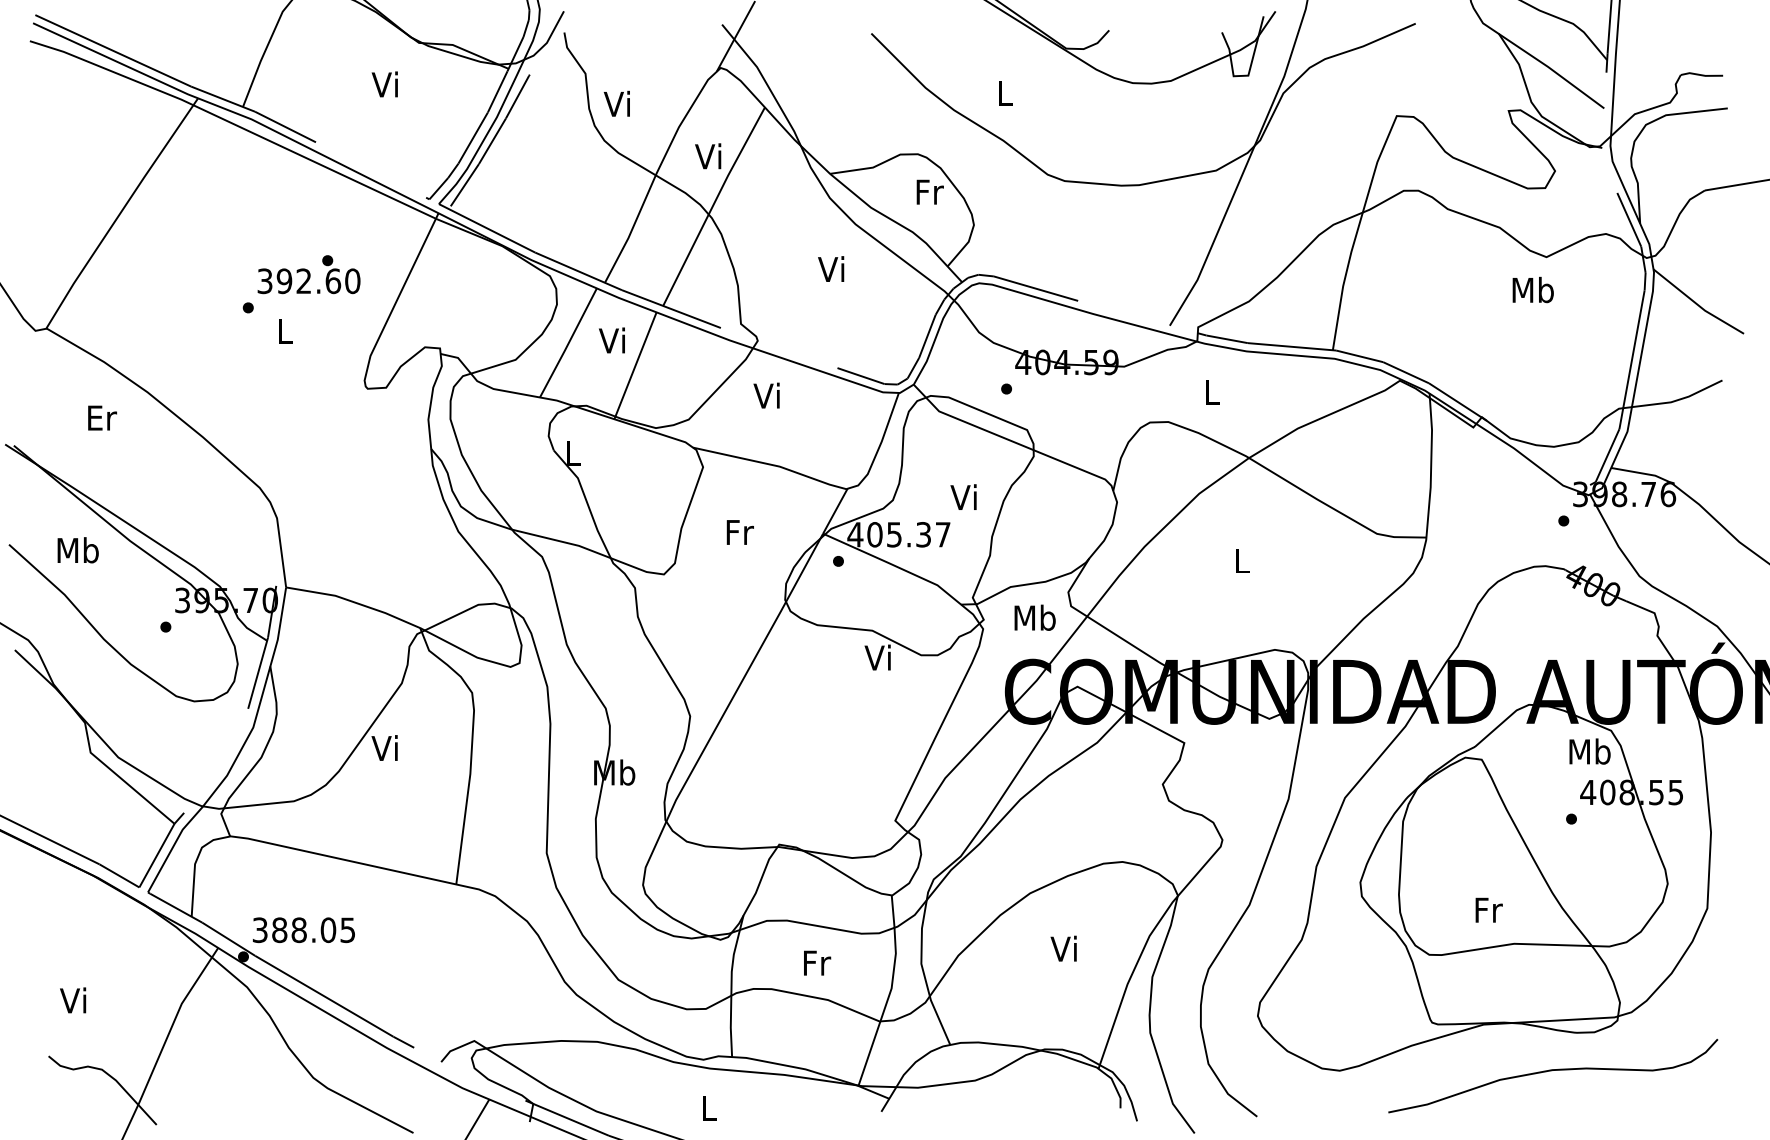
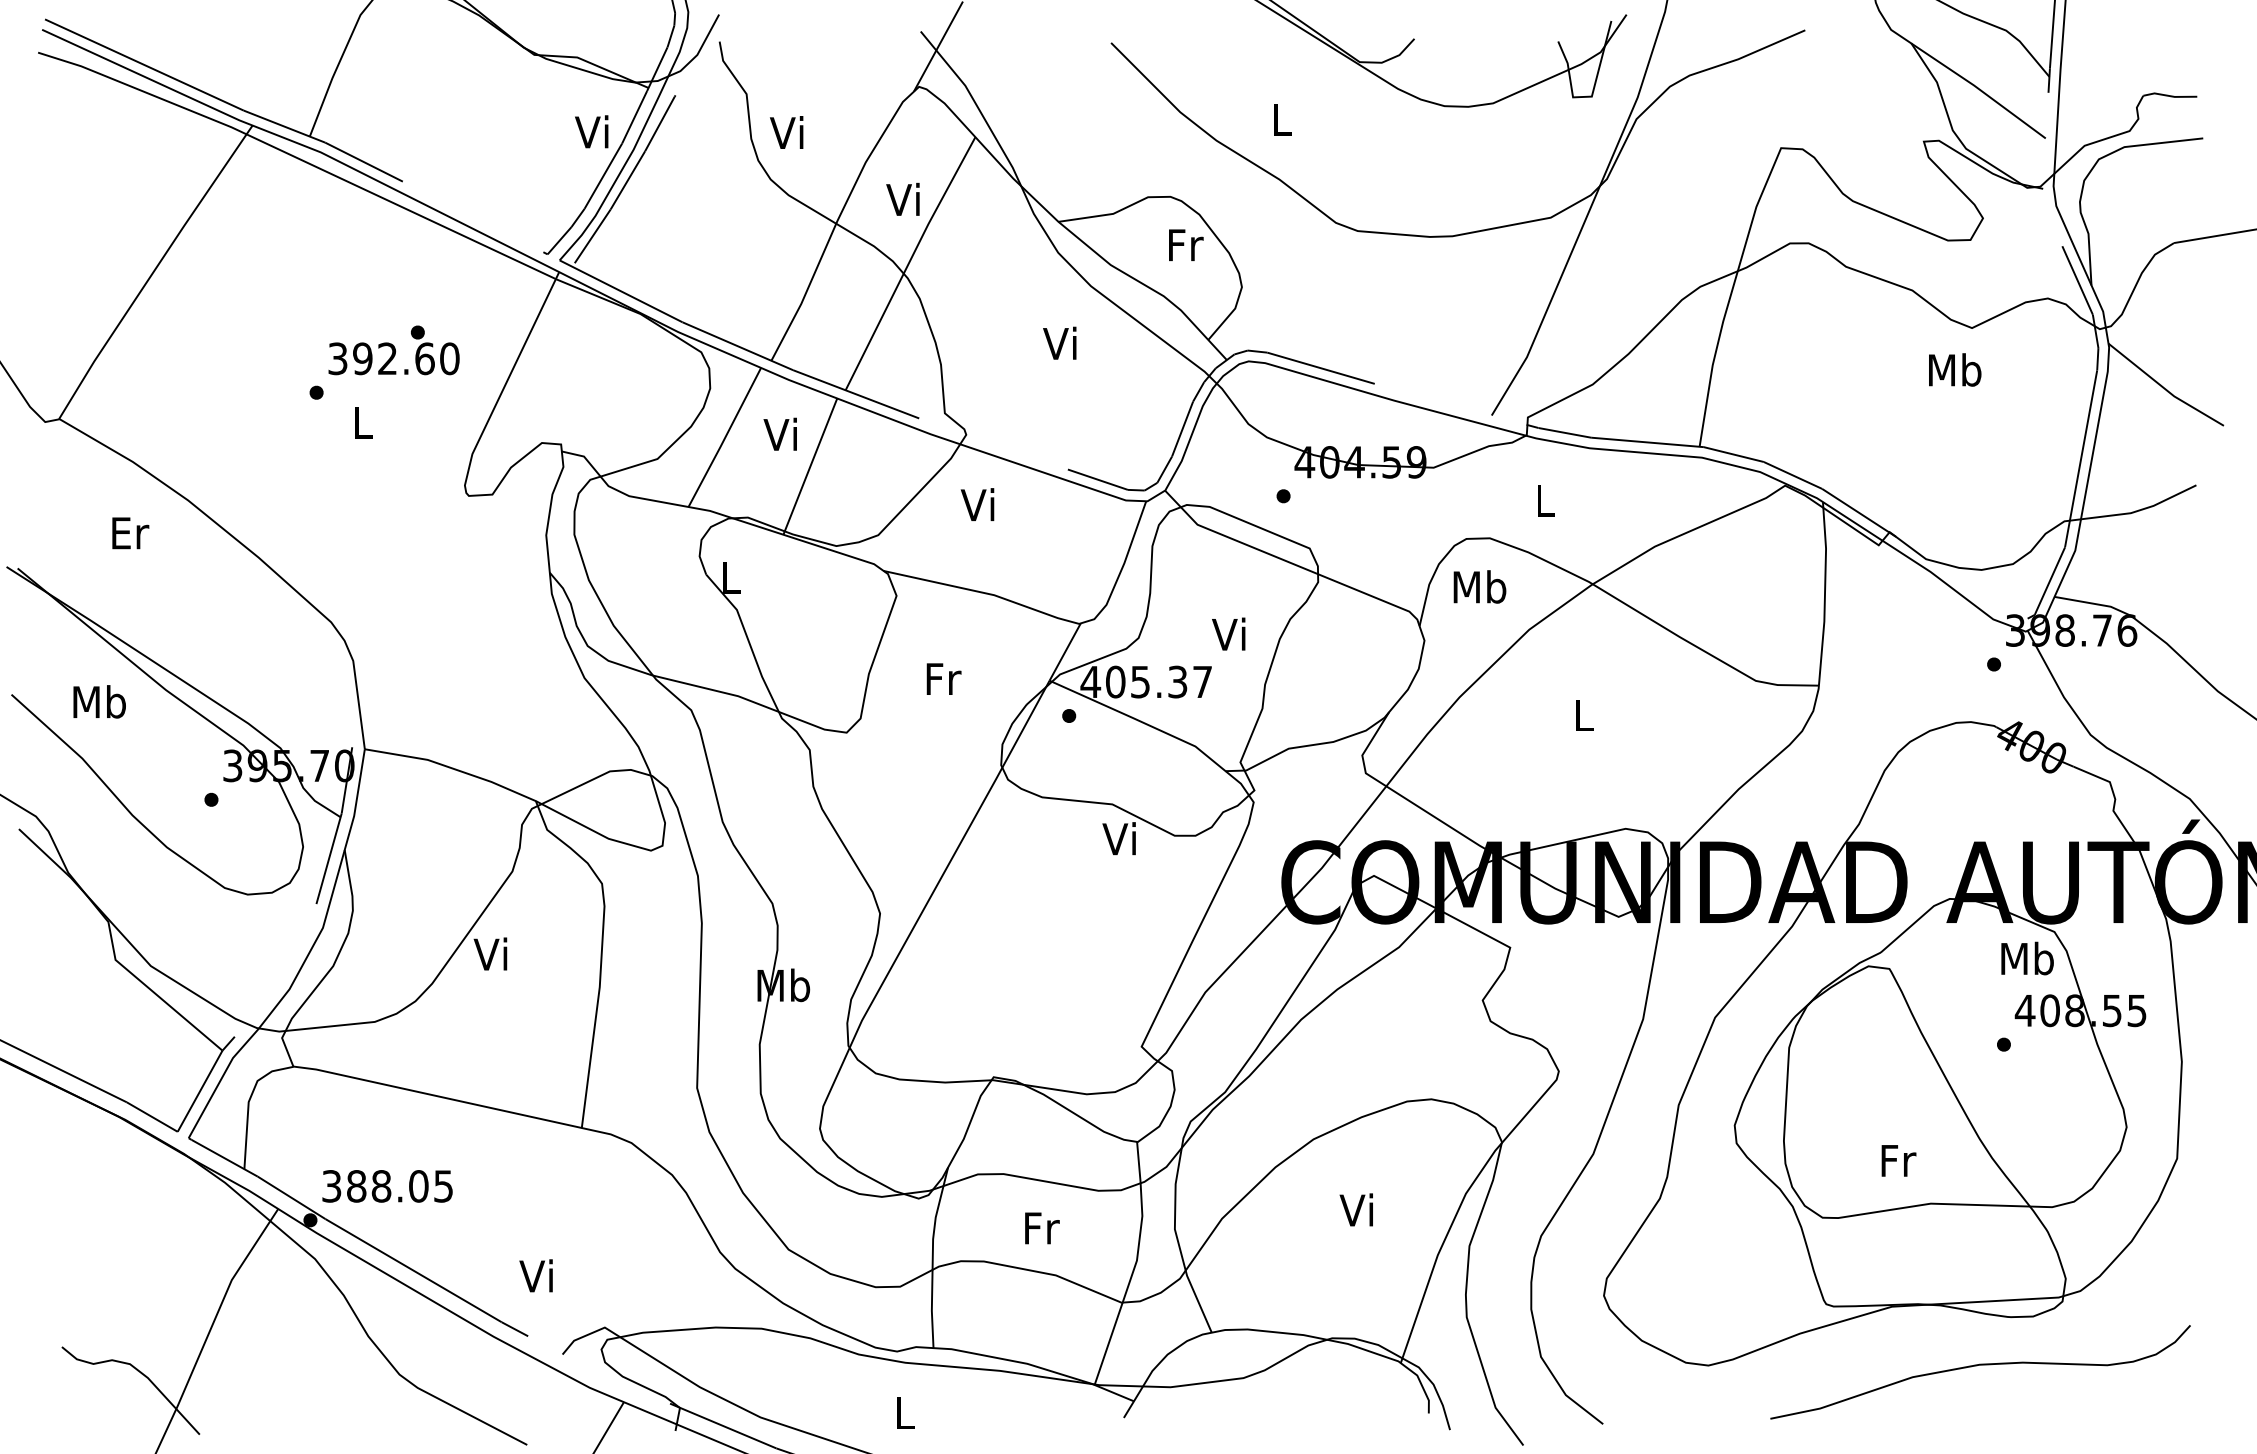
text: (384, 84) -> (591, 131), moved
text: (1034, 617) -> (1479, 586), moved
text: (72, 1000) -> (535, 1275), moved

